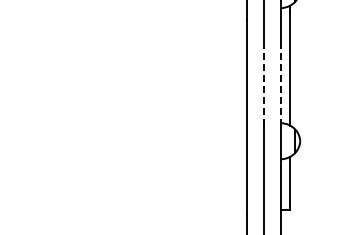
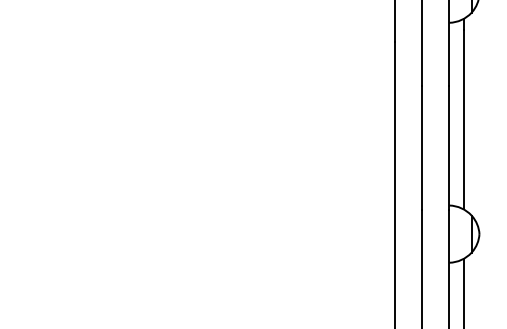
line: (264, 87) -> (422, 148), dashed -> solid
line: (281, 87) -> (449, 148), dashed -> solid

